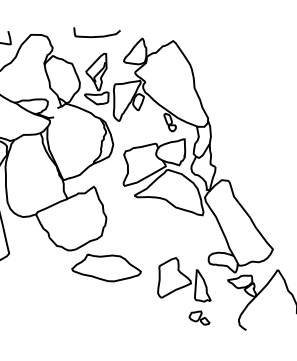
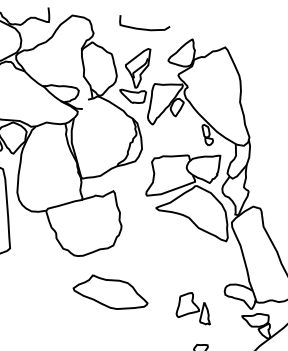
part: (106, 267) -> (110, 292), moved
part: (184, 279) -> (195, 307), size x0.6

